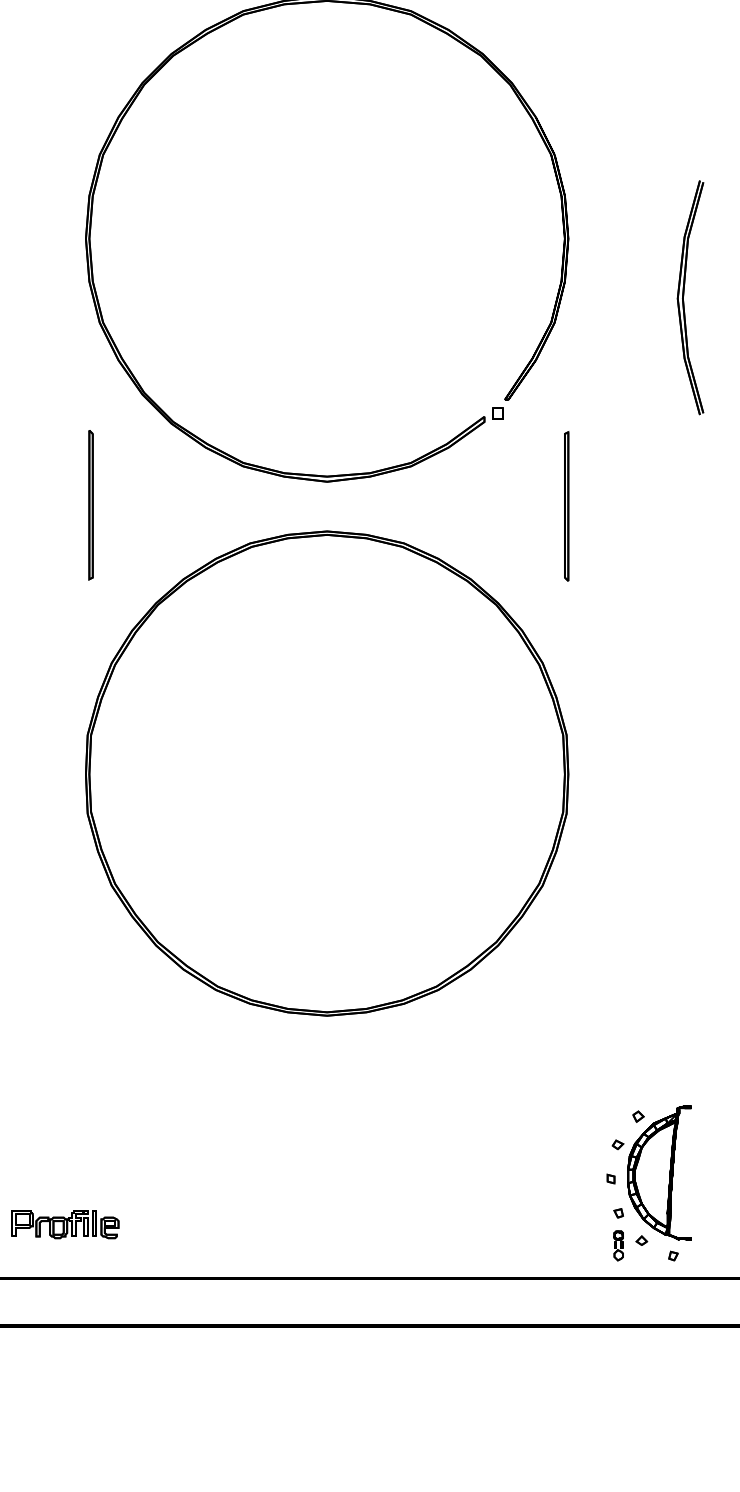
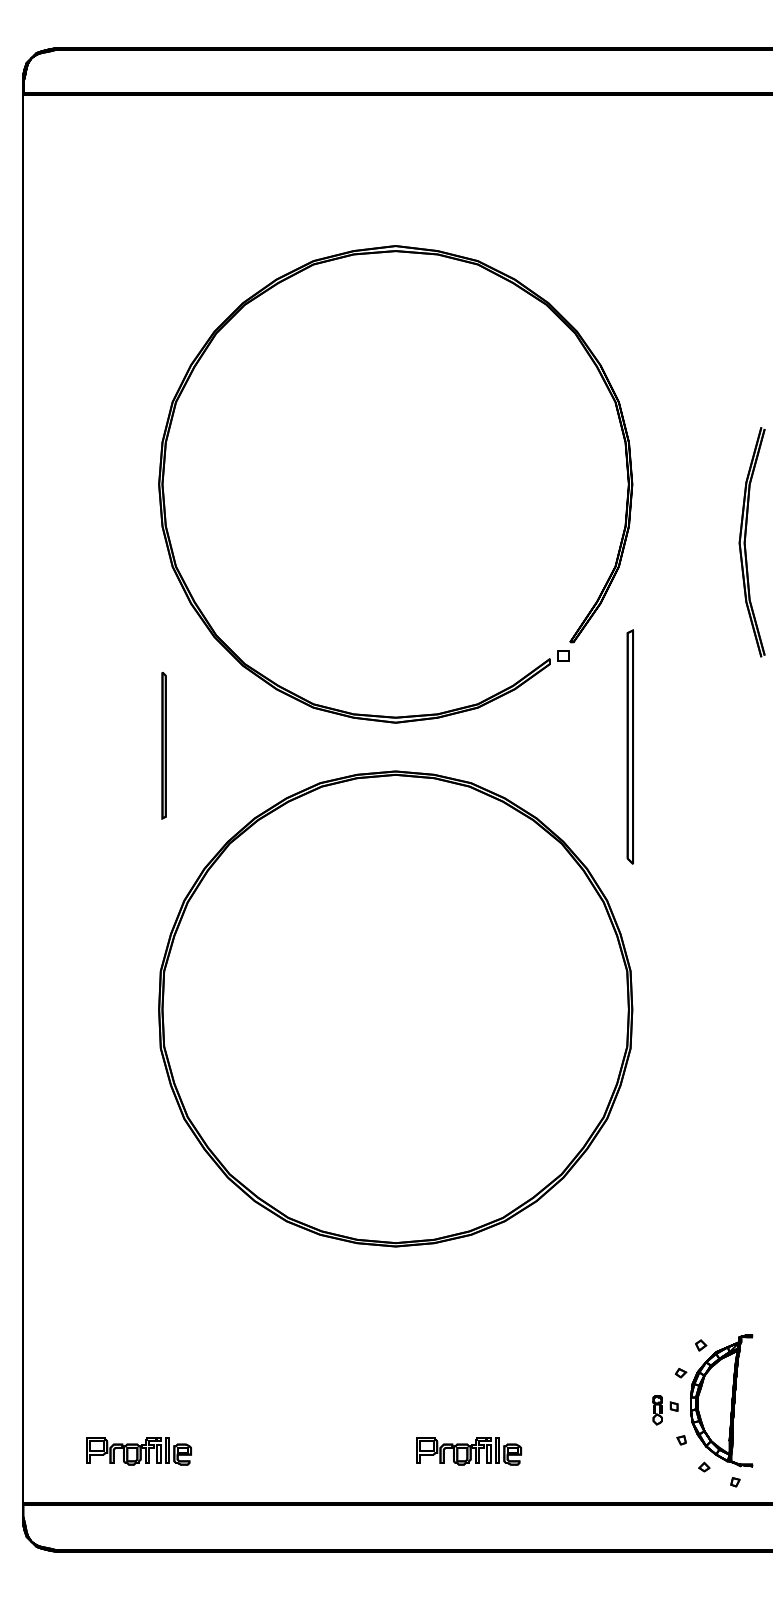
part: (566, 505) -> (630, 746), size x1.6
part: (401, 1224) -> (468, 1451), added
part: (618, 1246) -> (657, 1410), moved

